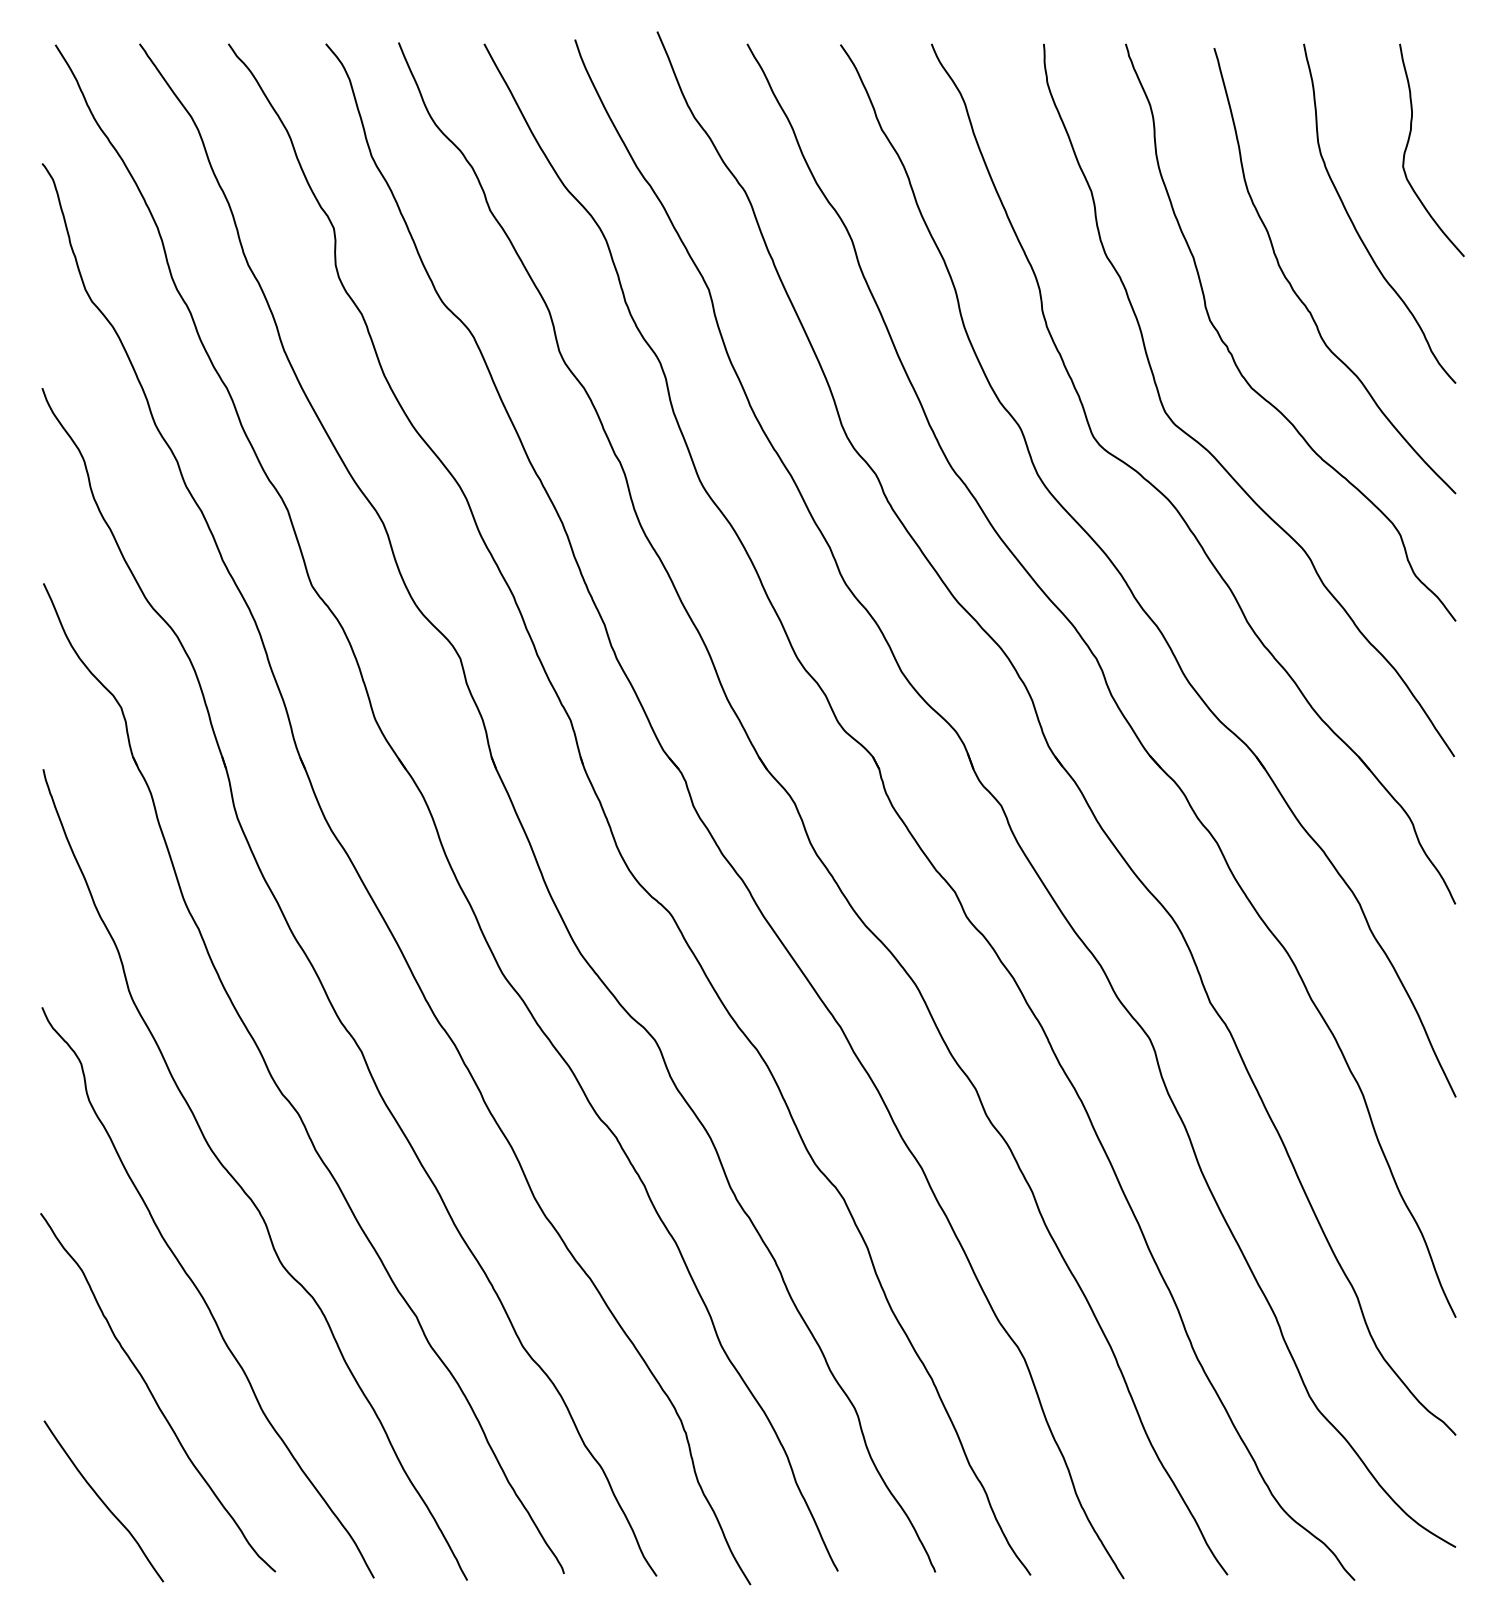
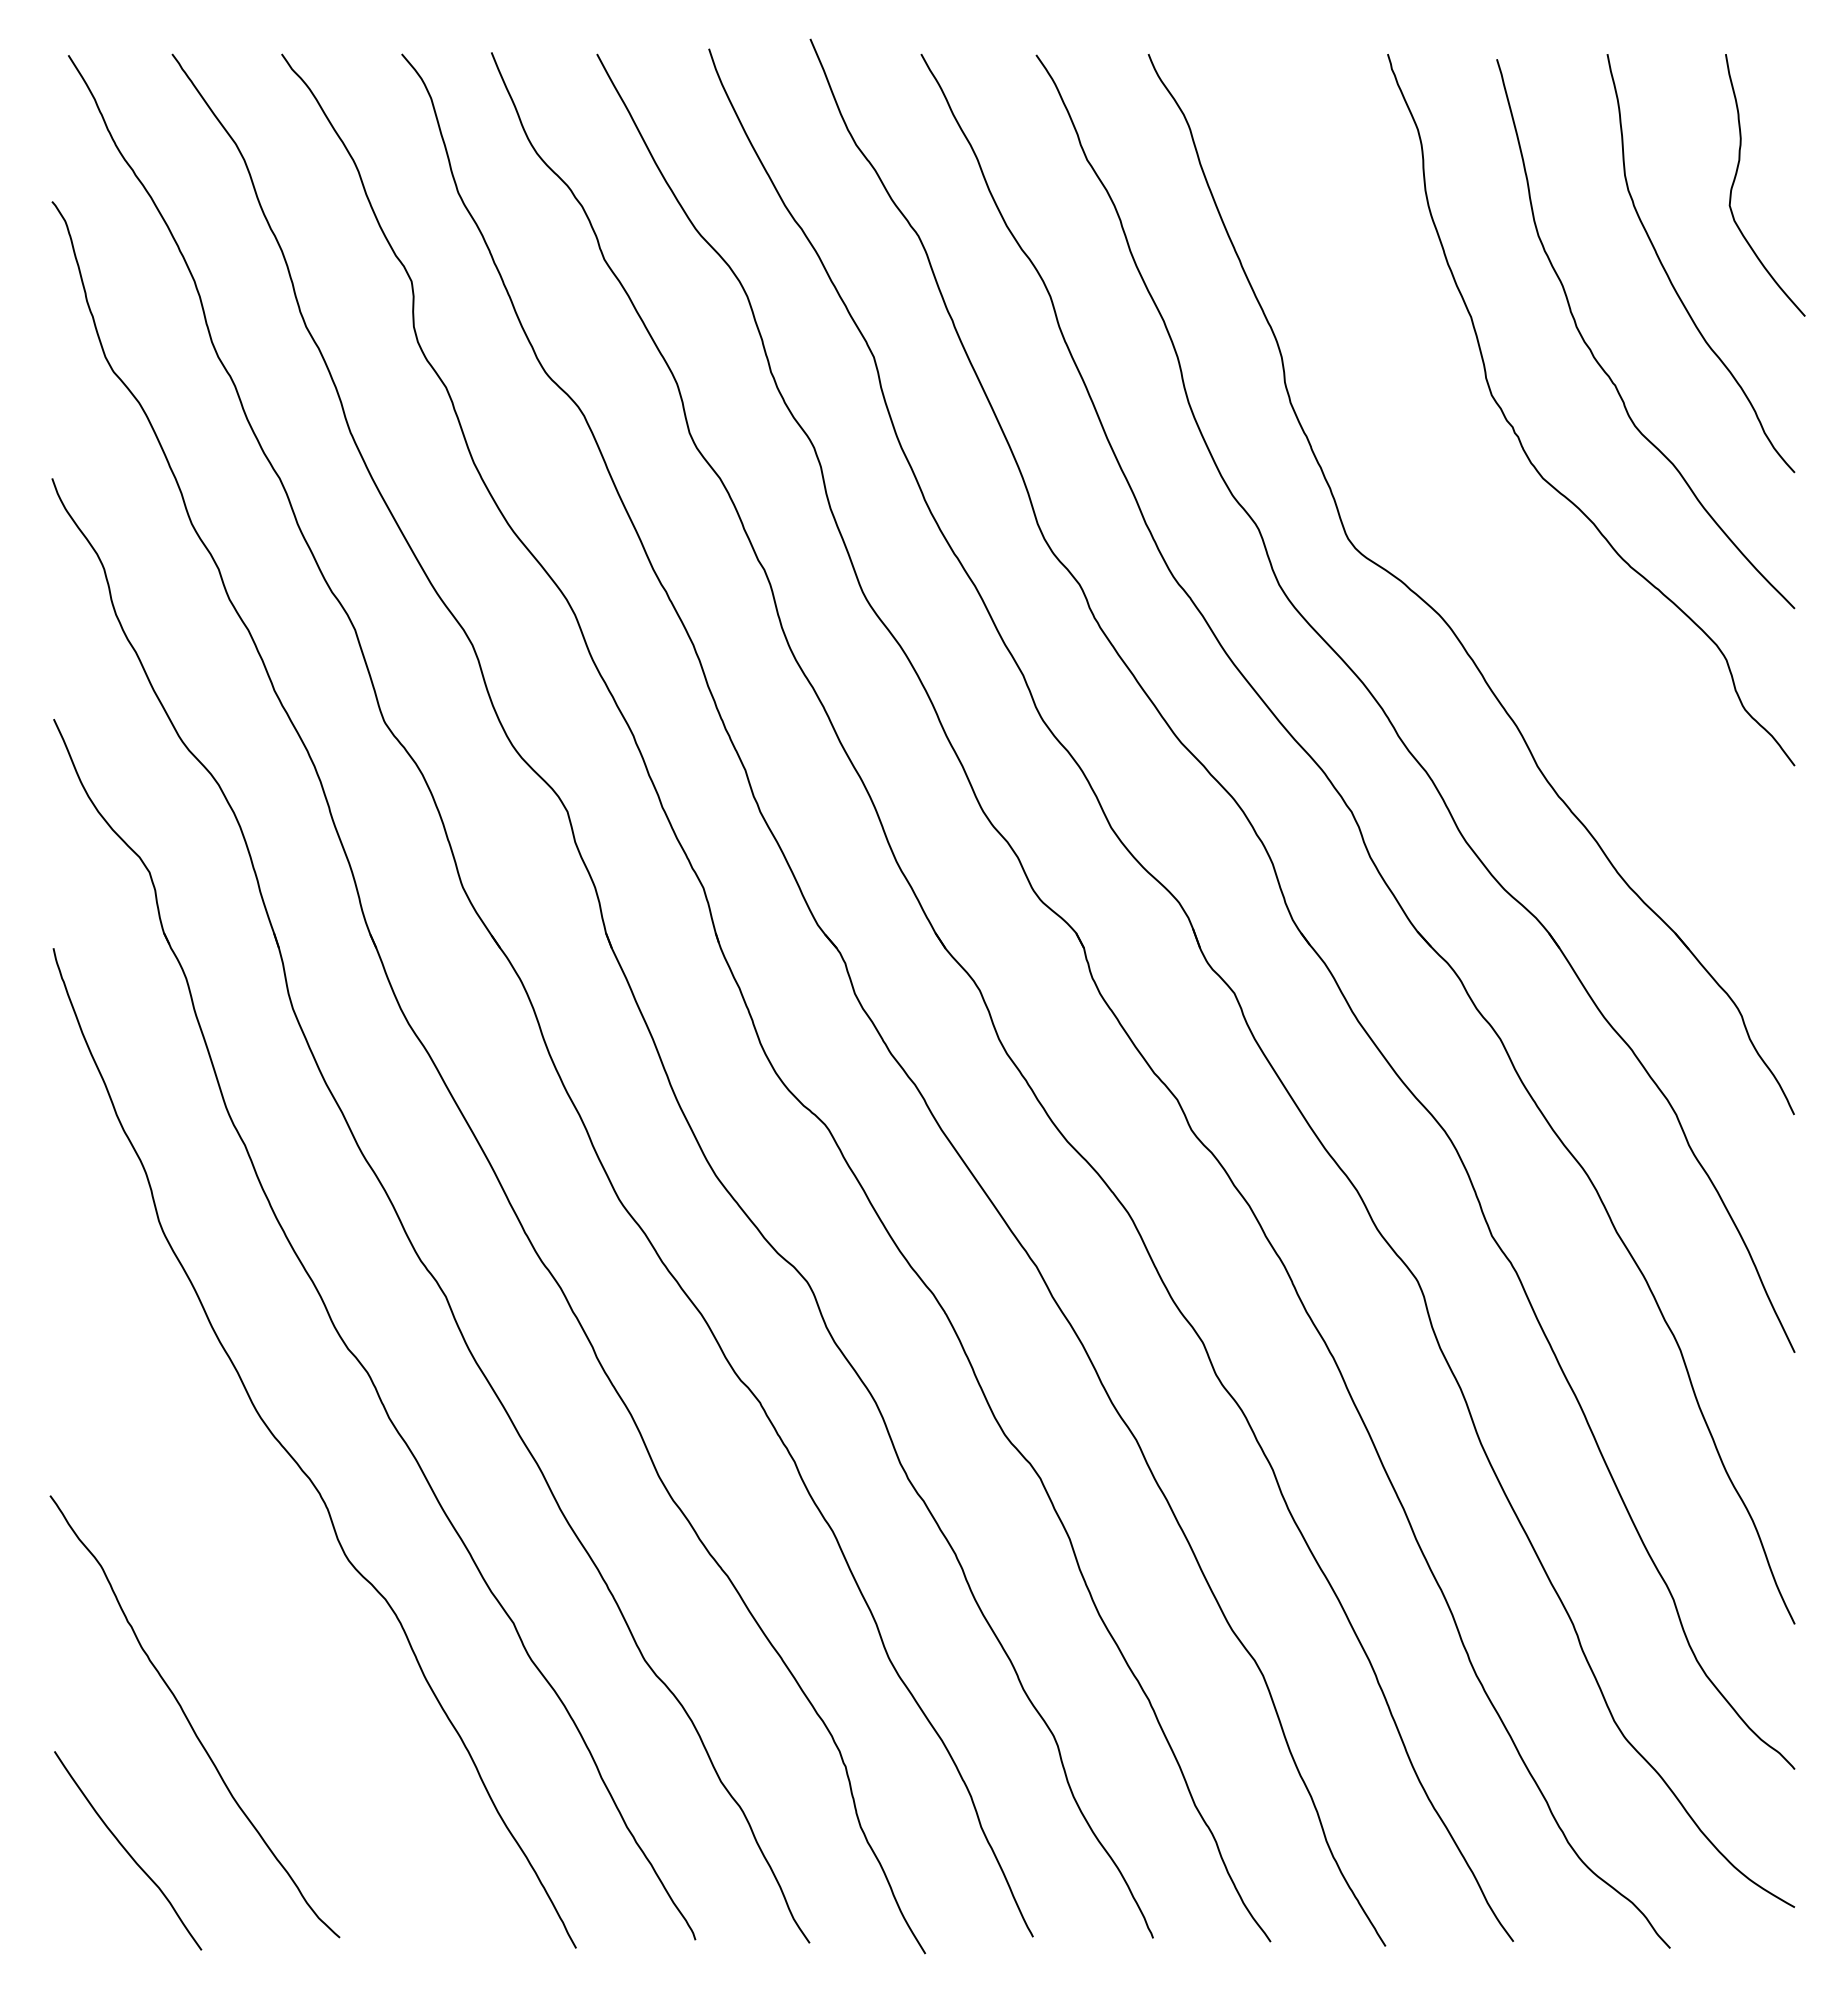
curve: (1208, 449) -> (1489, 554), removed
curve: (202, 1295) -> (249, 1596), removed

